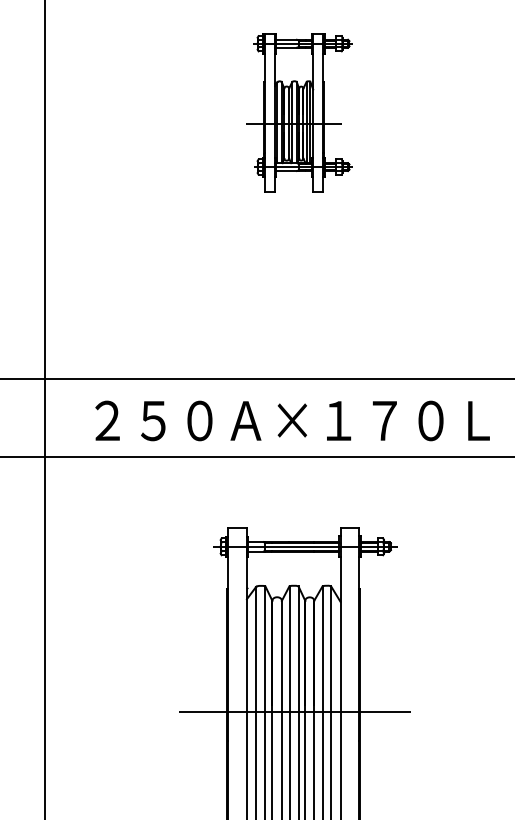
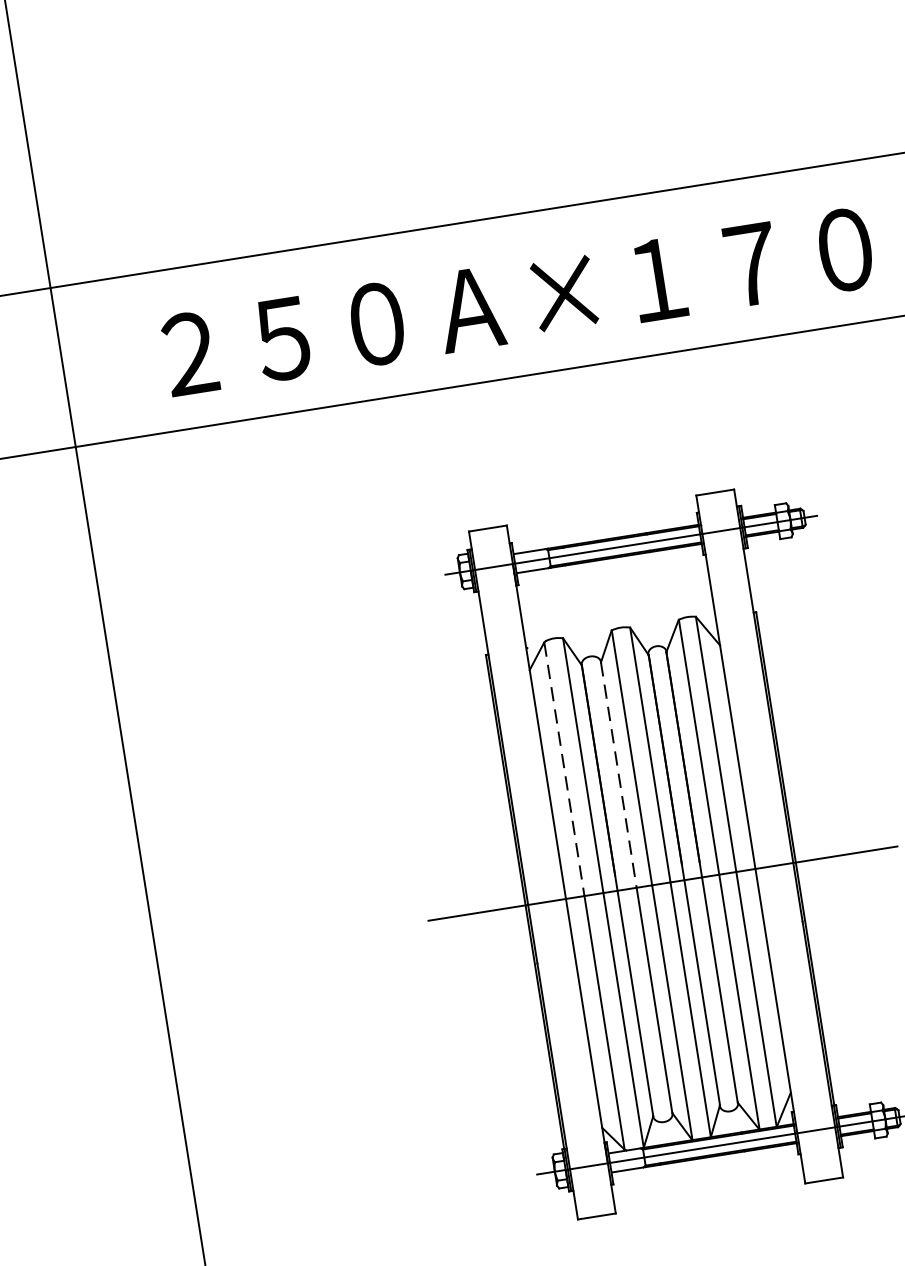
line: (256, 649) -> (565, 768), solid -> dashed
line: (281, 656) -> (618, 775), solid -> dashed

